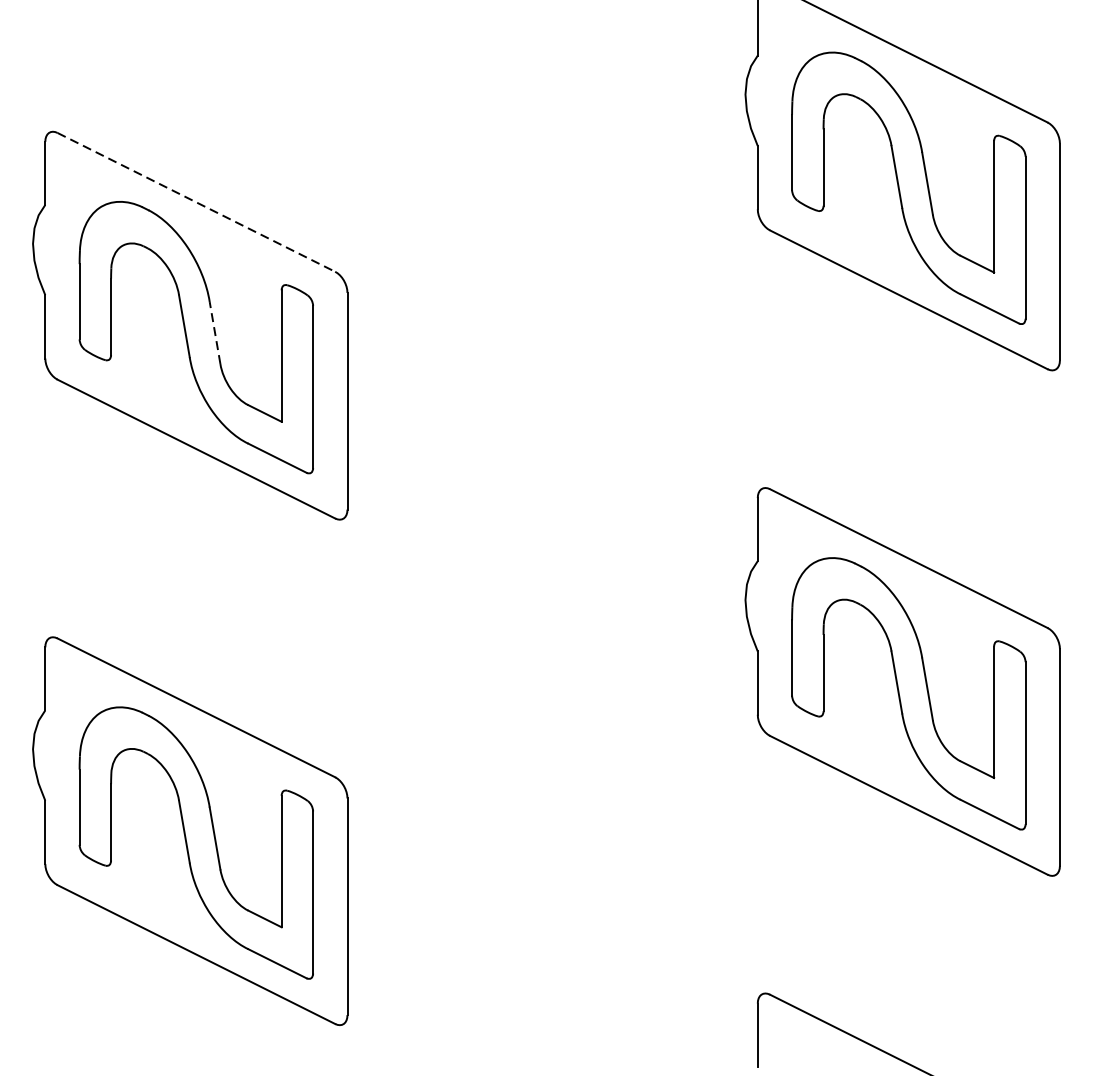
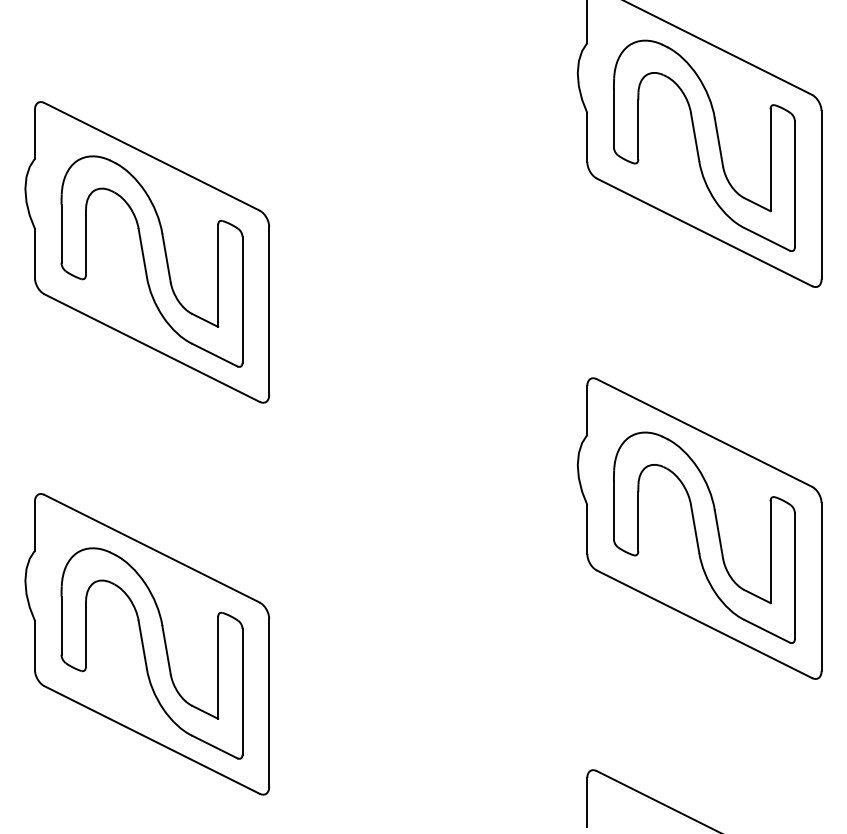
line: (196, 203) -> (152, 157), dashed -> solid
line: (215, 332) -> (166, 257), dashed -> solid

